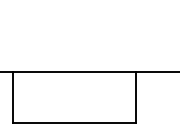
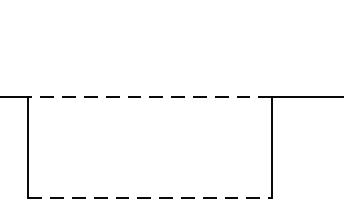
line: (74, 71) -> (150, 96), solid -> dashed
line: (74, 123) -> (150, 199), solid -> dashed

